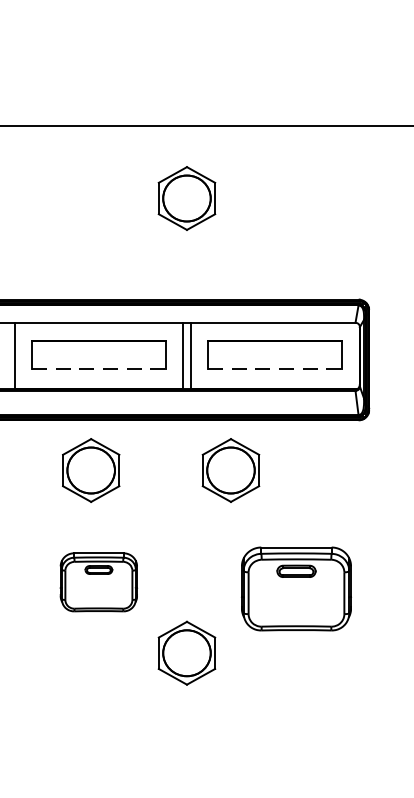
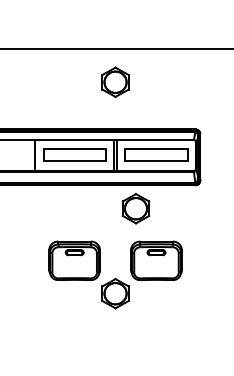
line: (100, 368) -> (75, 161), dashed -> solid
line: (275, 368) -> (156, 161), dashed -> solid
part: (90, 469) -> (70, 208), removed
part: (98, 581) -> (74, 260), size x1.43
part: (296, 588) -> (156, 260), moved

